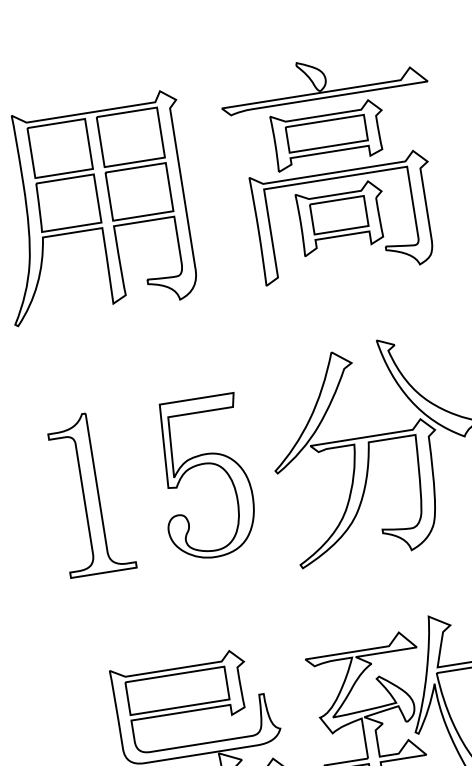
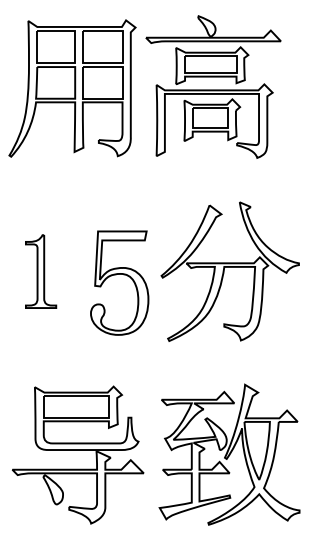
part: (336, 166) -> (213, 86), moved
part: (198, 467) -> (116, 275), moved
part: (90, 493) -> (40, 271), size x0.7

